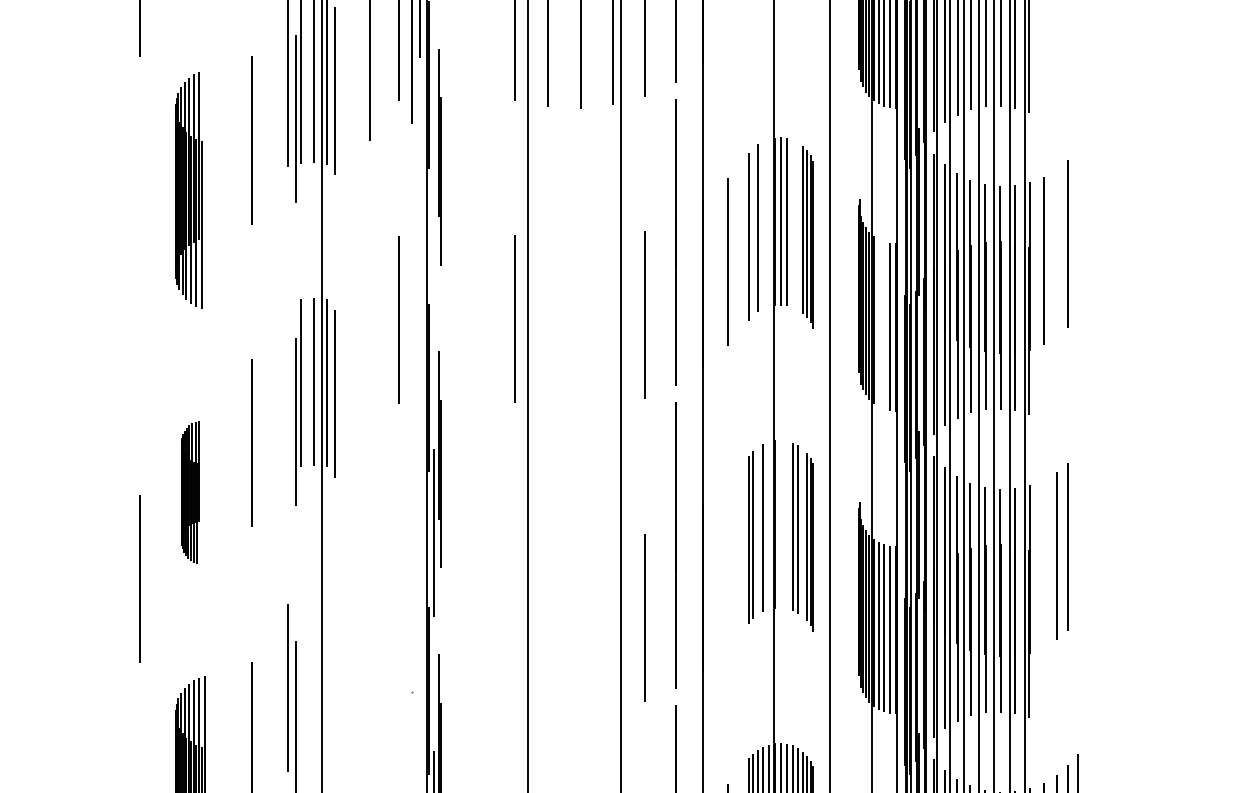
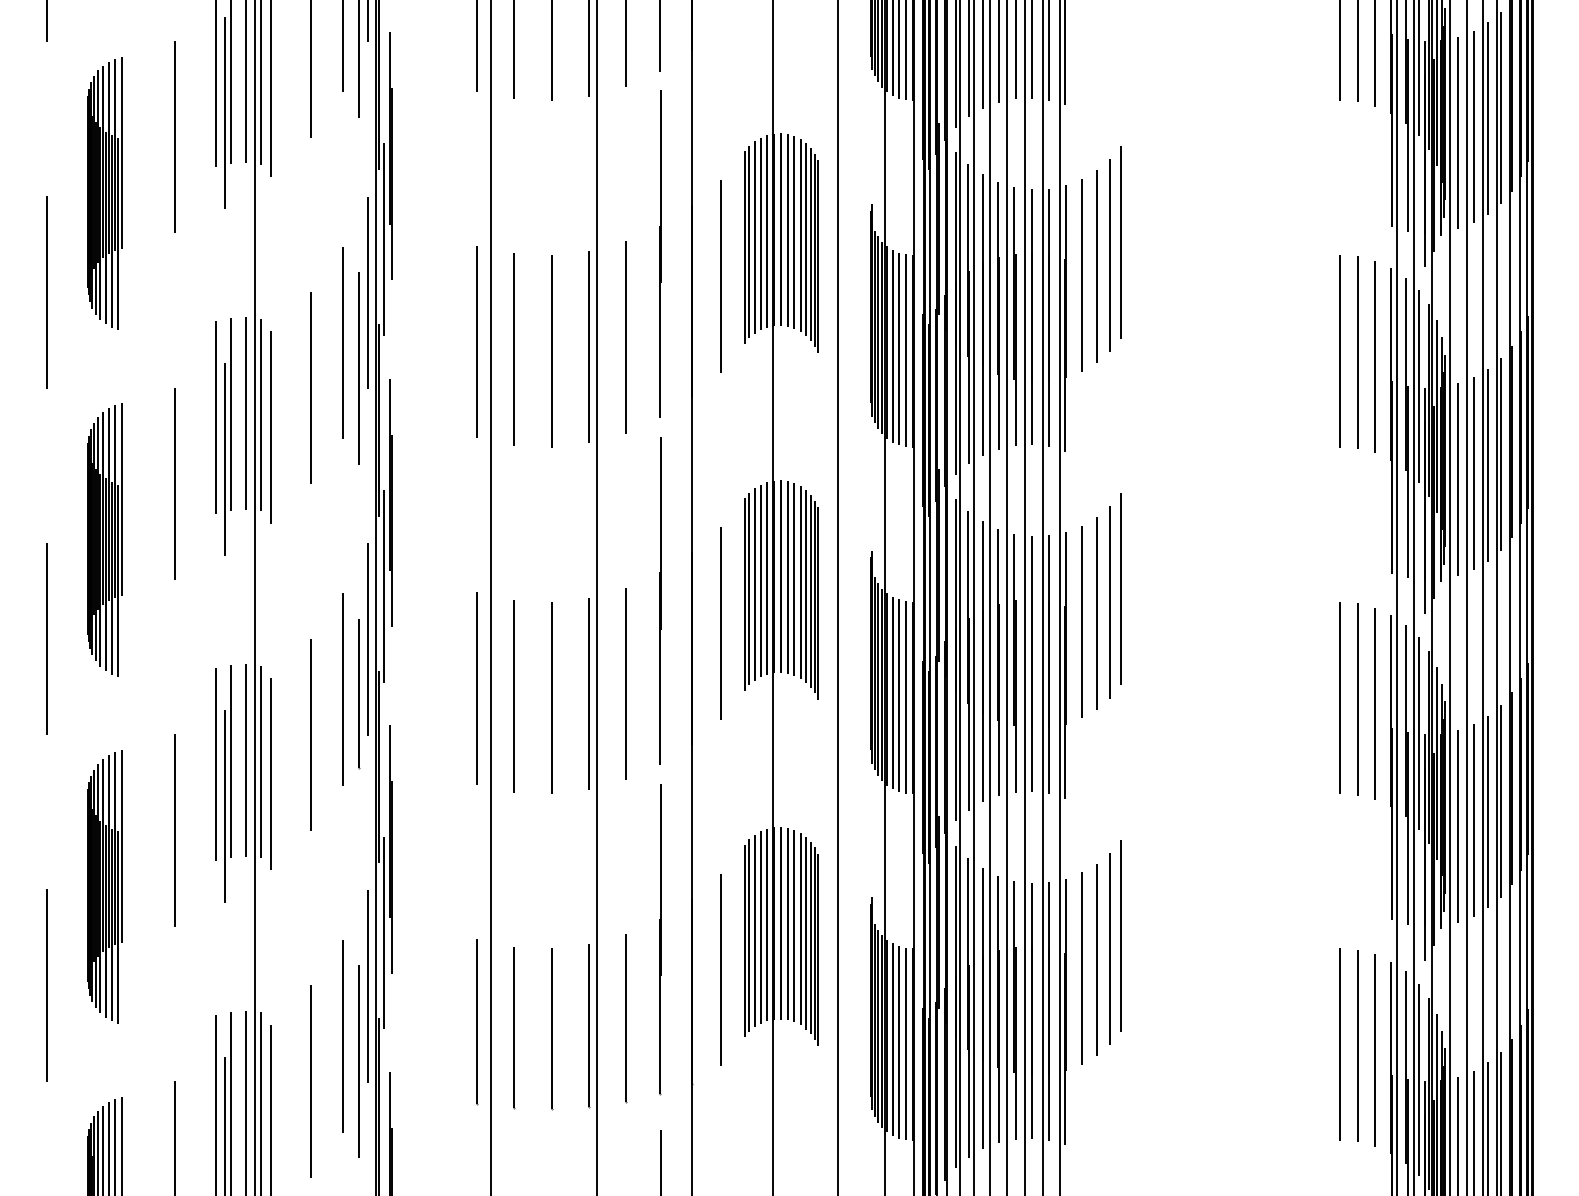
line: (204, 153) -> (121, 152), added
line: (769, 222) -> (767, 231), added
line: (792, 223) -> (794, 232), added
line: (763, 224) -> (760, 233), added
line: (797, 226) -> (800, 235), added
line: (434, 229) -> (384, 239), added
line: (753, 231) -> (749, 241), added
line: (1077, 232) -> (1120, 242), added
line: (1056, 253) -> (1096, 266), added
line: (139, 276) -> (46, 292), added
line: (420, 276) -> (368, 292), added
line: (879, 322) -> (893, 345), added
line: (613, 323) -> (589, 346), added
line: (547, 325) -> (513, 349), added
line: (884, 325) -> (899, 348), added
line: (580, 327) -> (551, 351), added
line: (411, 341) -> (358, 367), added
line: (369, 359) -> (310, 387), added
line: (287, 385) -> (216, 417), added
part: (189, 491) -> (104, 539), size x1.67
line: (780, 524) -> (780, 576), added
line: (769, 525) -> (767, 577), added
line: (786, 525) -> (787, 577), added
line: (757, 531) -> (754, 584), added
line: (803, 532) -> (806, 586), added
line: (1078, 534) -> (1121, 588), added
line: (1043, 563) -> (1081, 621), added
line: (728, 565) -> (720, 623), added
line: (420, 579) -> (368, 639), added
line: (398, 622) -> (343, 689), added
line: (514, 622) -> (476, 688), added
line: (411, 626) -> (358, 693), added
line: (613, 626) -> (589, 693), added
line: (547, 629) -> (513, 696), added
line: (580, 629) -> (551, 697), added
line: (369, 662) -> (310, 734), added
line: (300, 684) -> (231, 760), added
line: (314, 684) -> (246, 760), added
line: (327, 685) -> (261, 761), added
line: (334, 696) -> (270, 773), added

